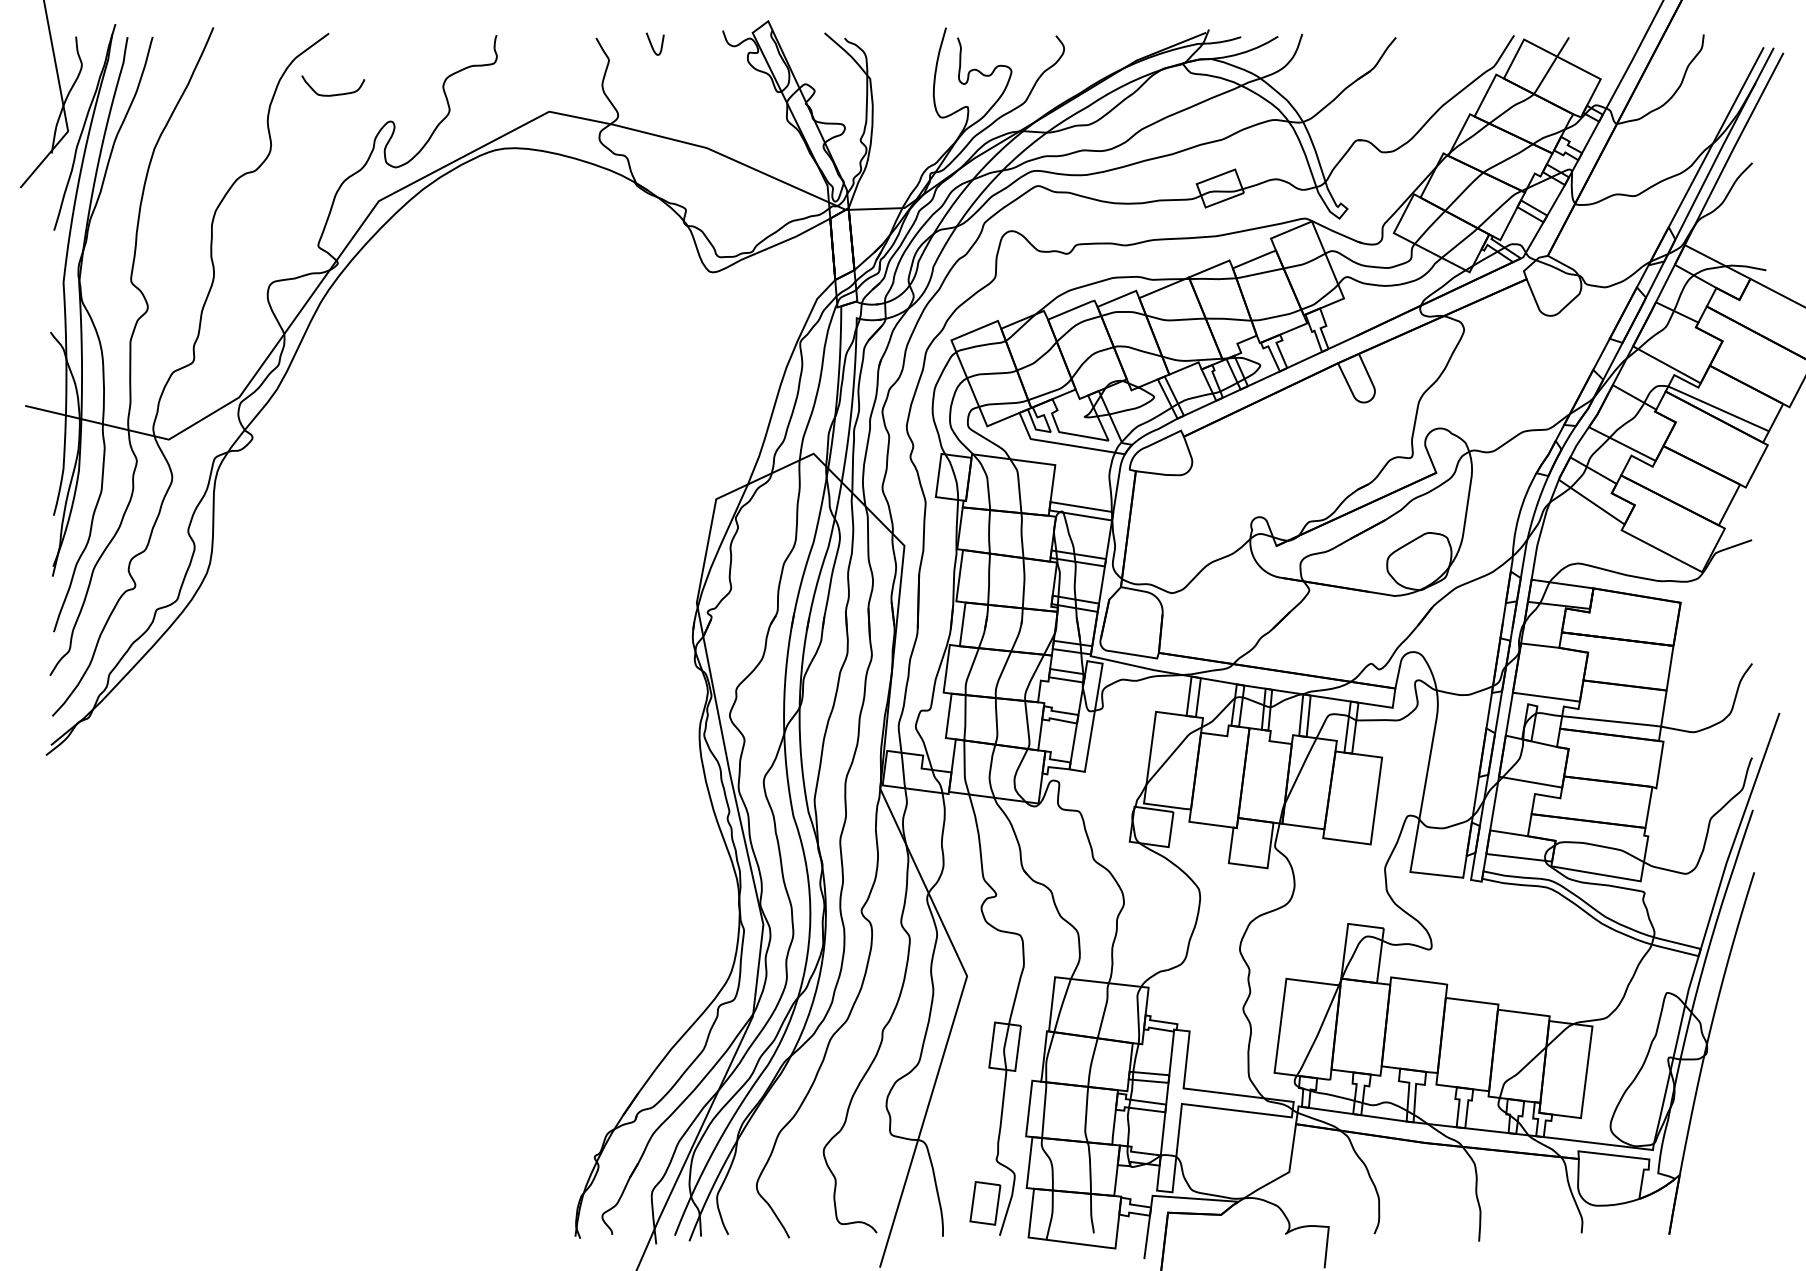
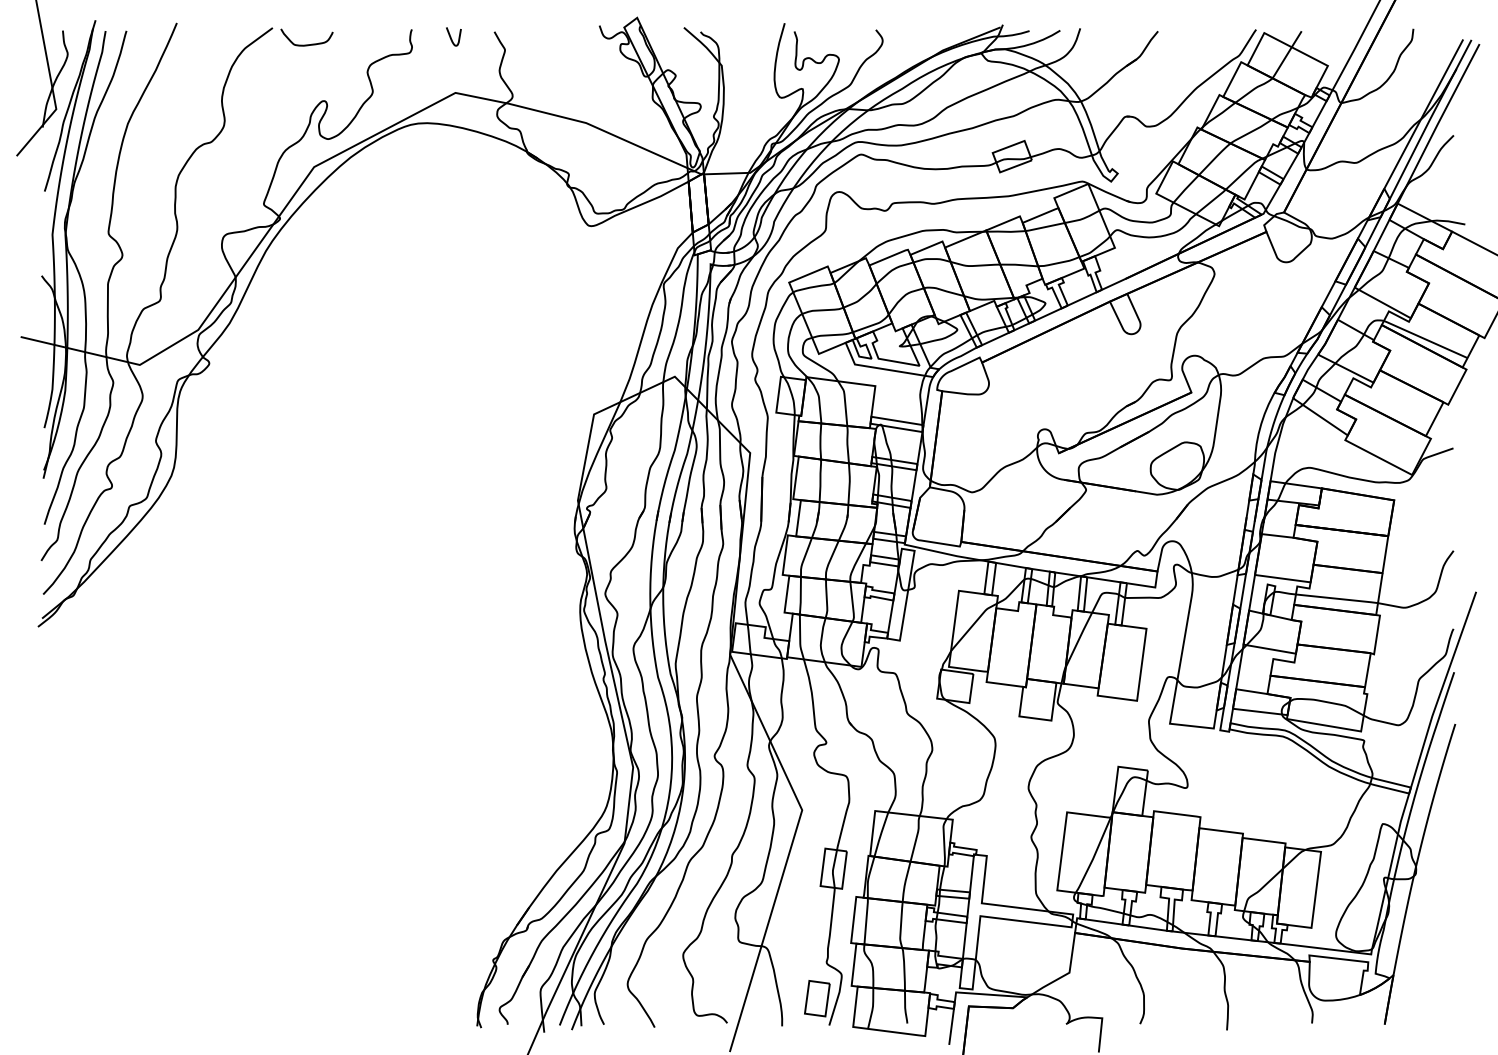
curve: (652, 44) -> (451, 37), moved
curve: (333, 94) -> (307, 44), moved

